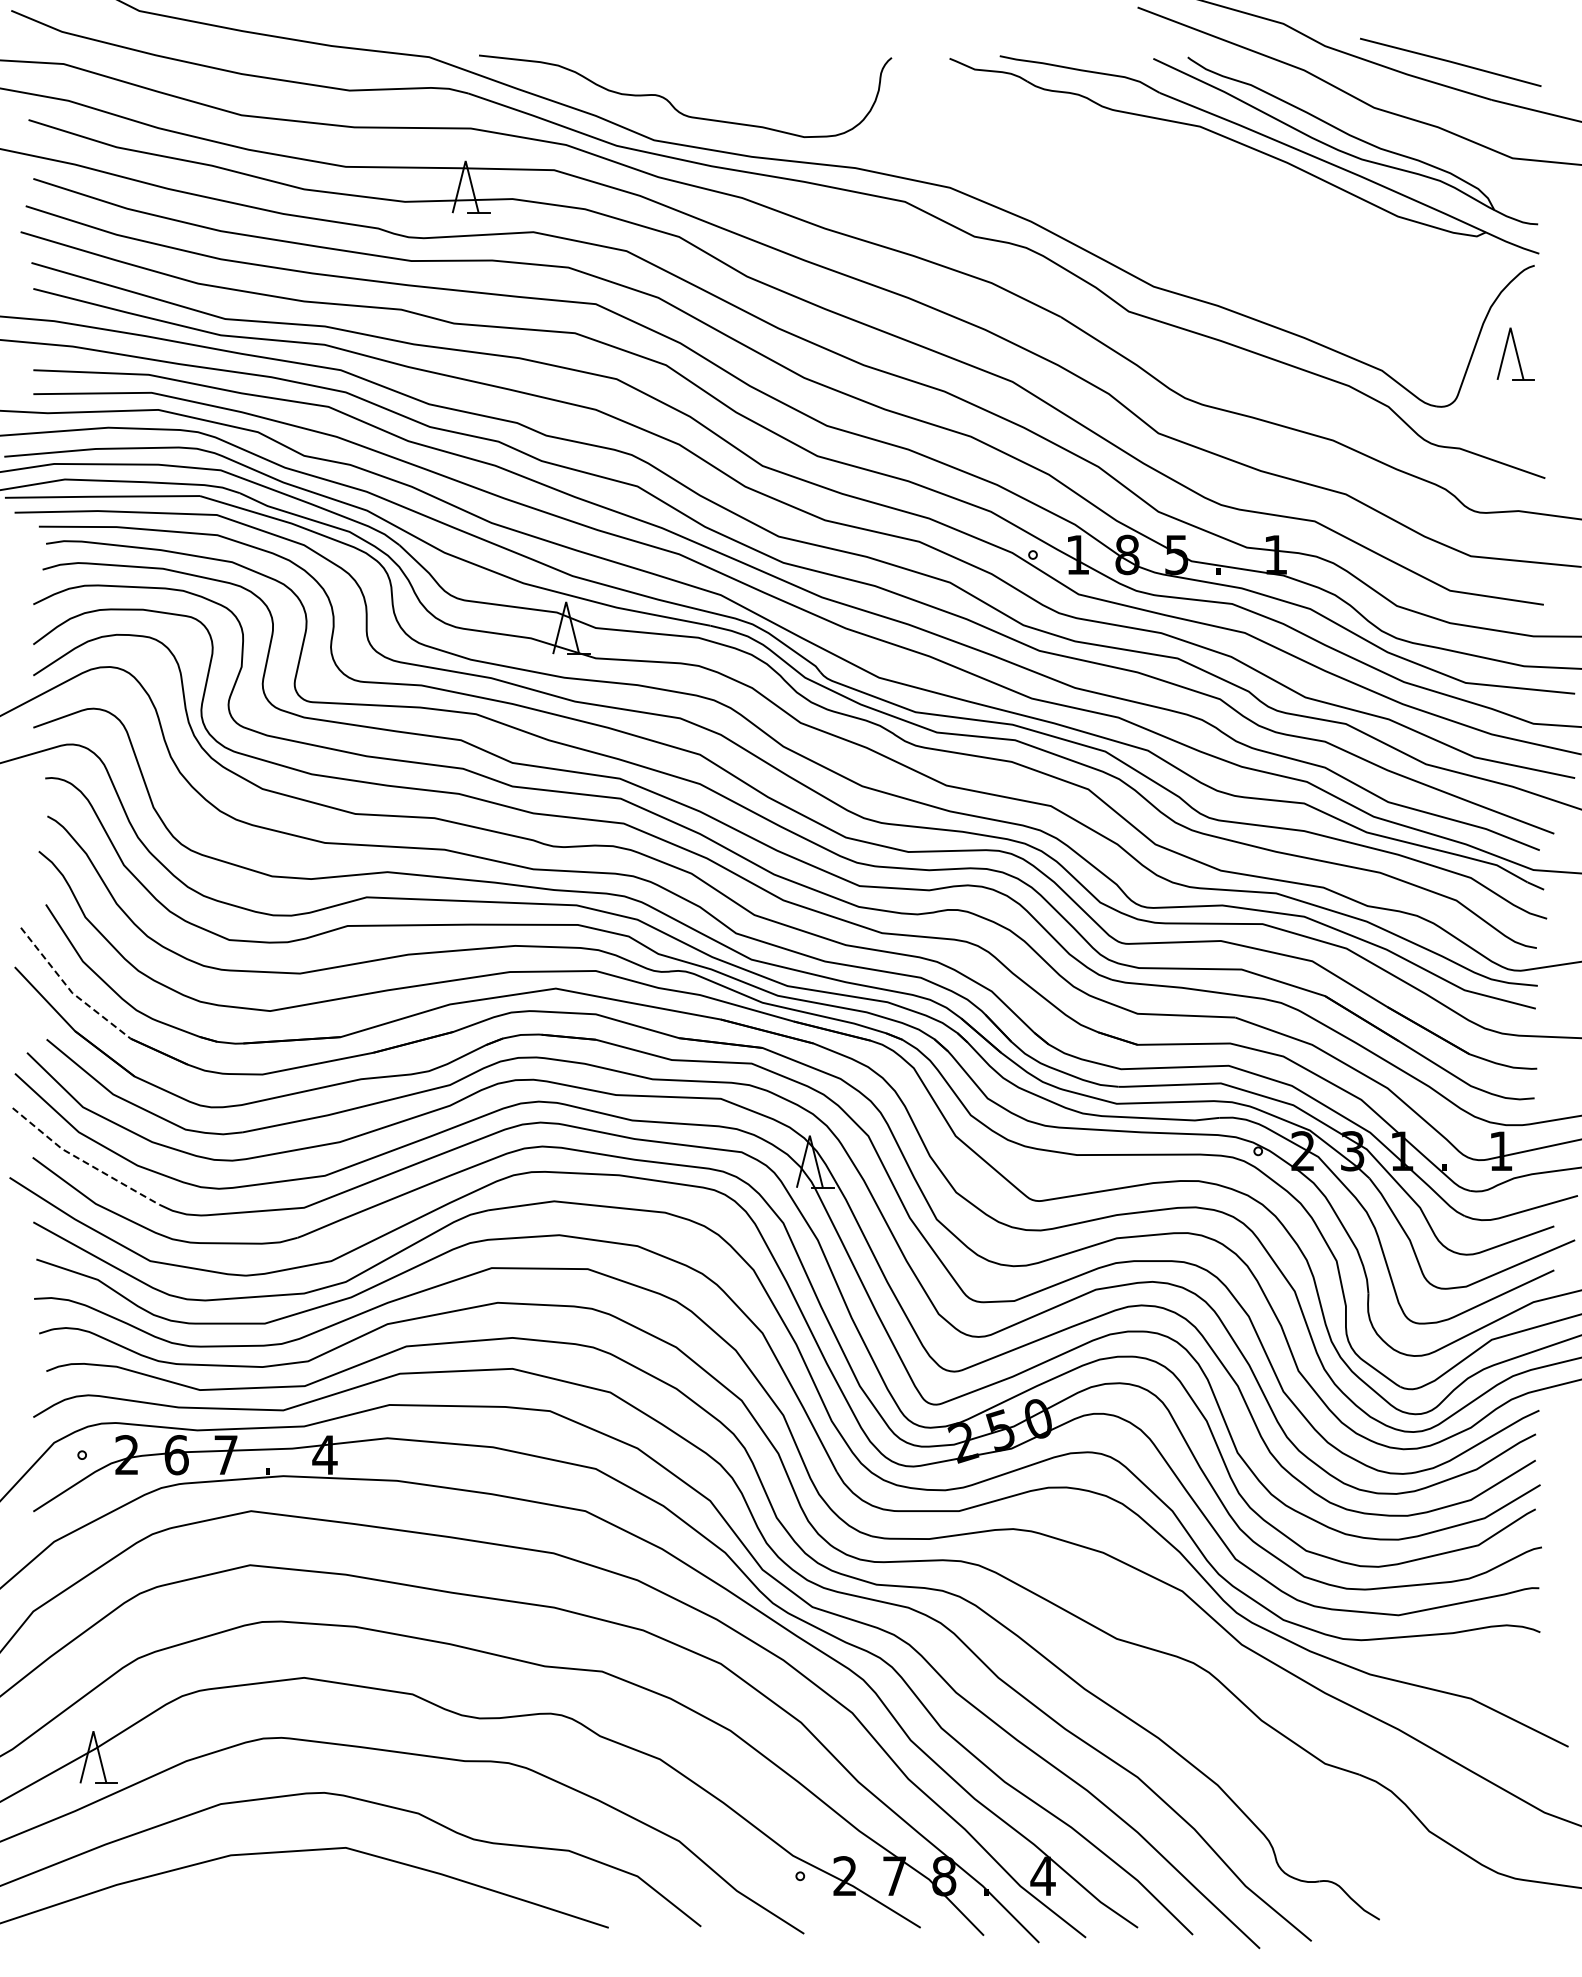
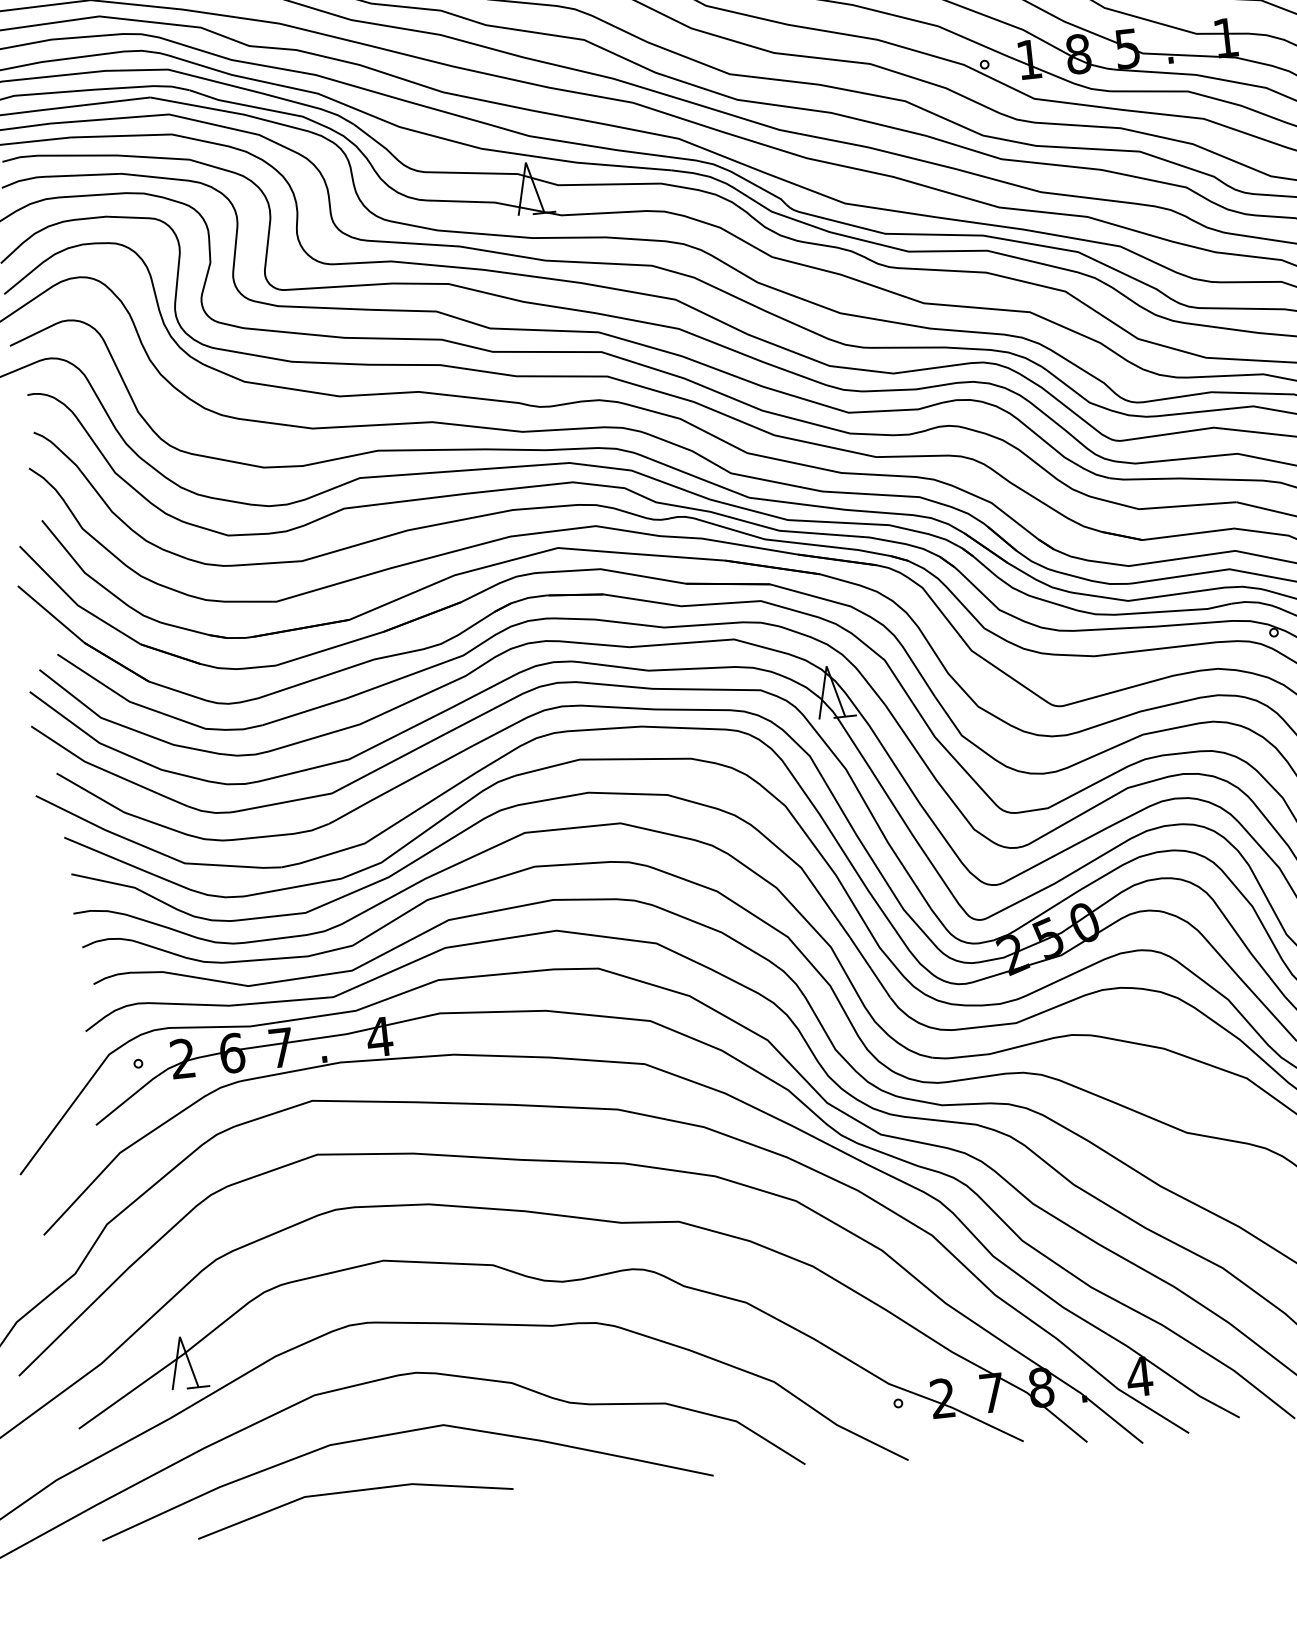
line: (69, 989) -> (74, 602), dashed -> solid
line: (82, 1160) -> (106, 770), dashed -> solid
line: (248, 1904) -> (352, 1492), added

